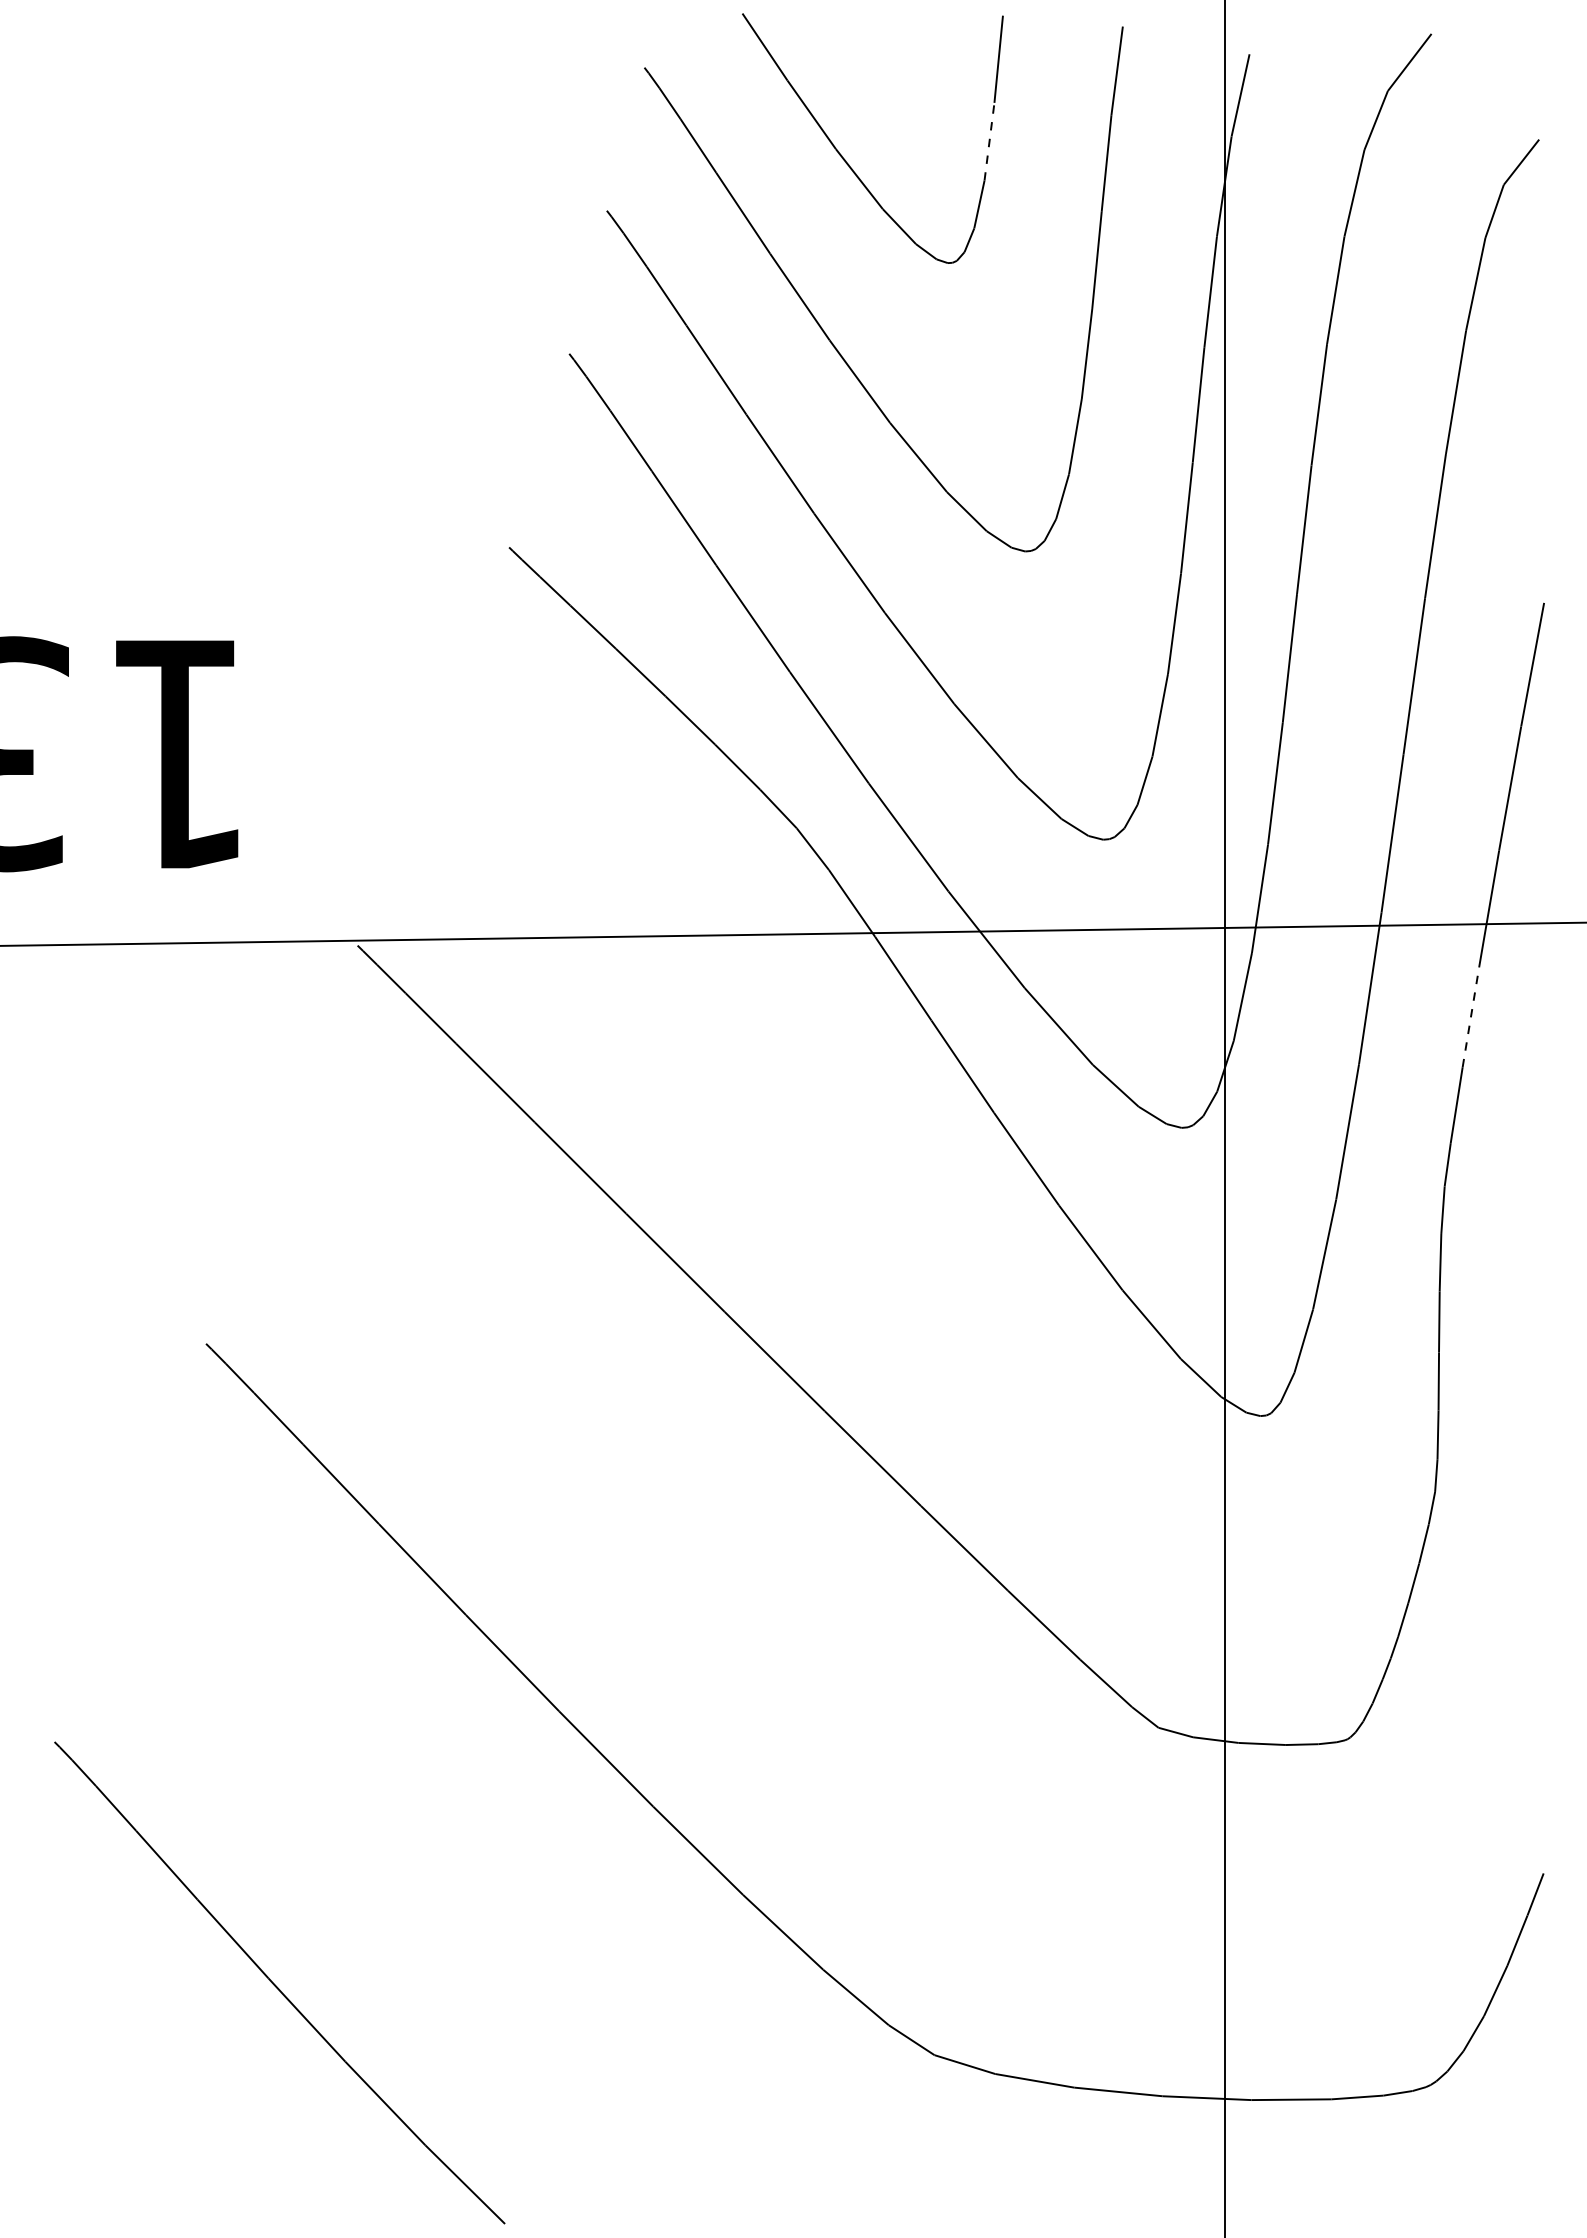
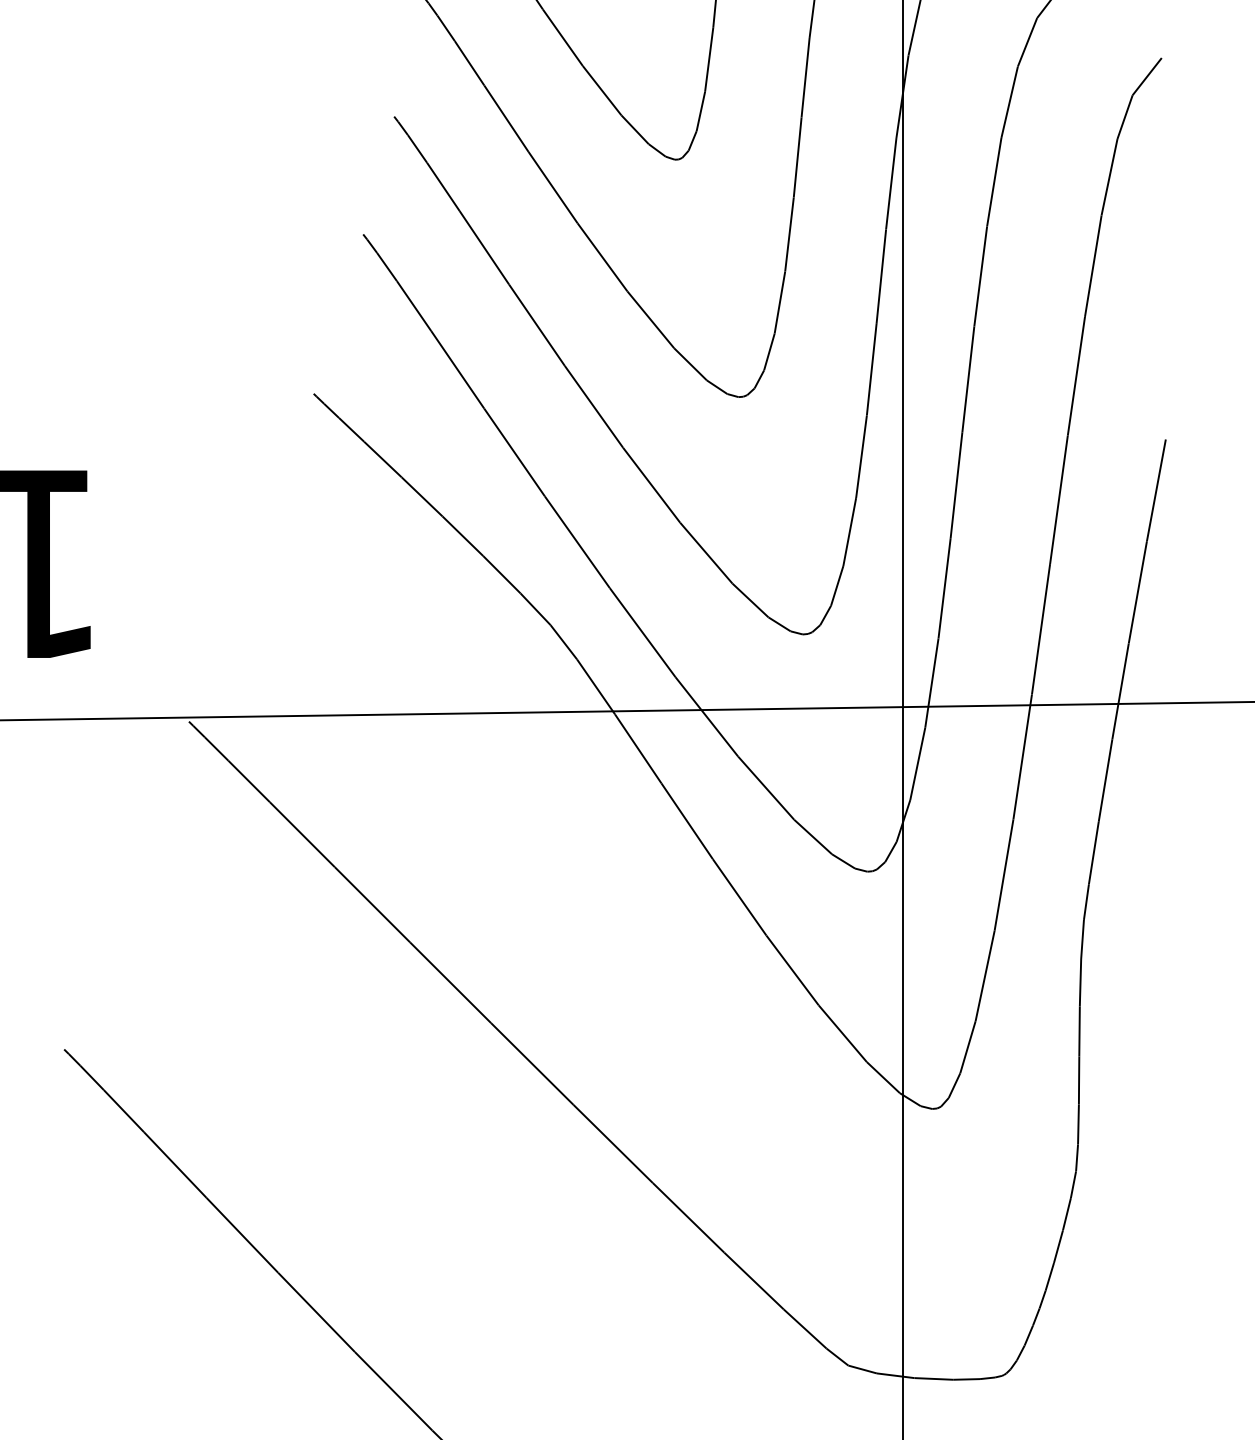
line: (989, 141) -> (709, 59), dashed -> solid
line: (1470, 1017) -> (1105, 780), dashed -> solid

